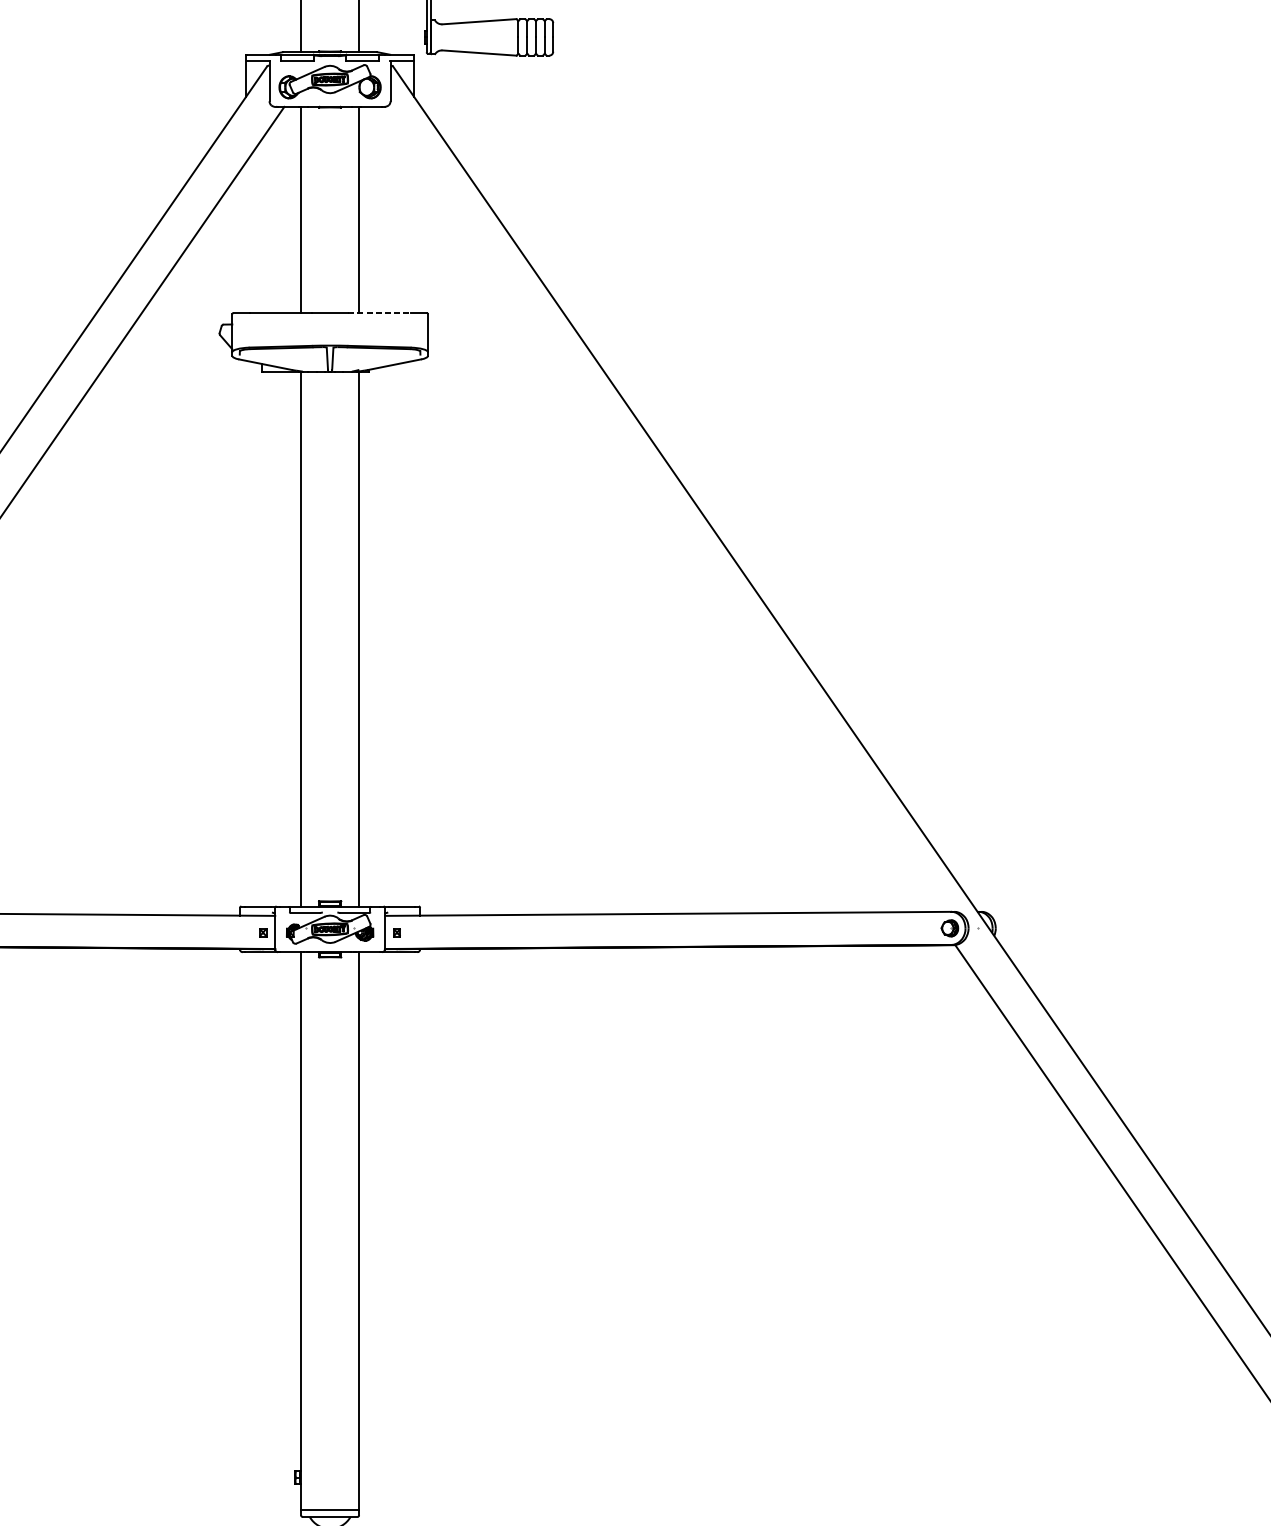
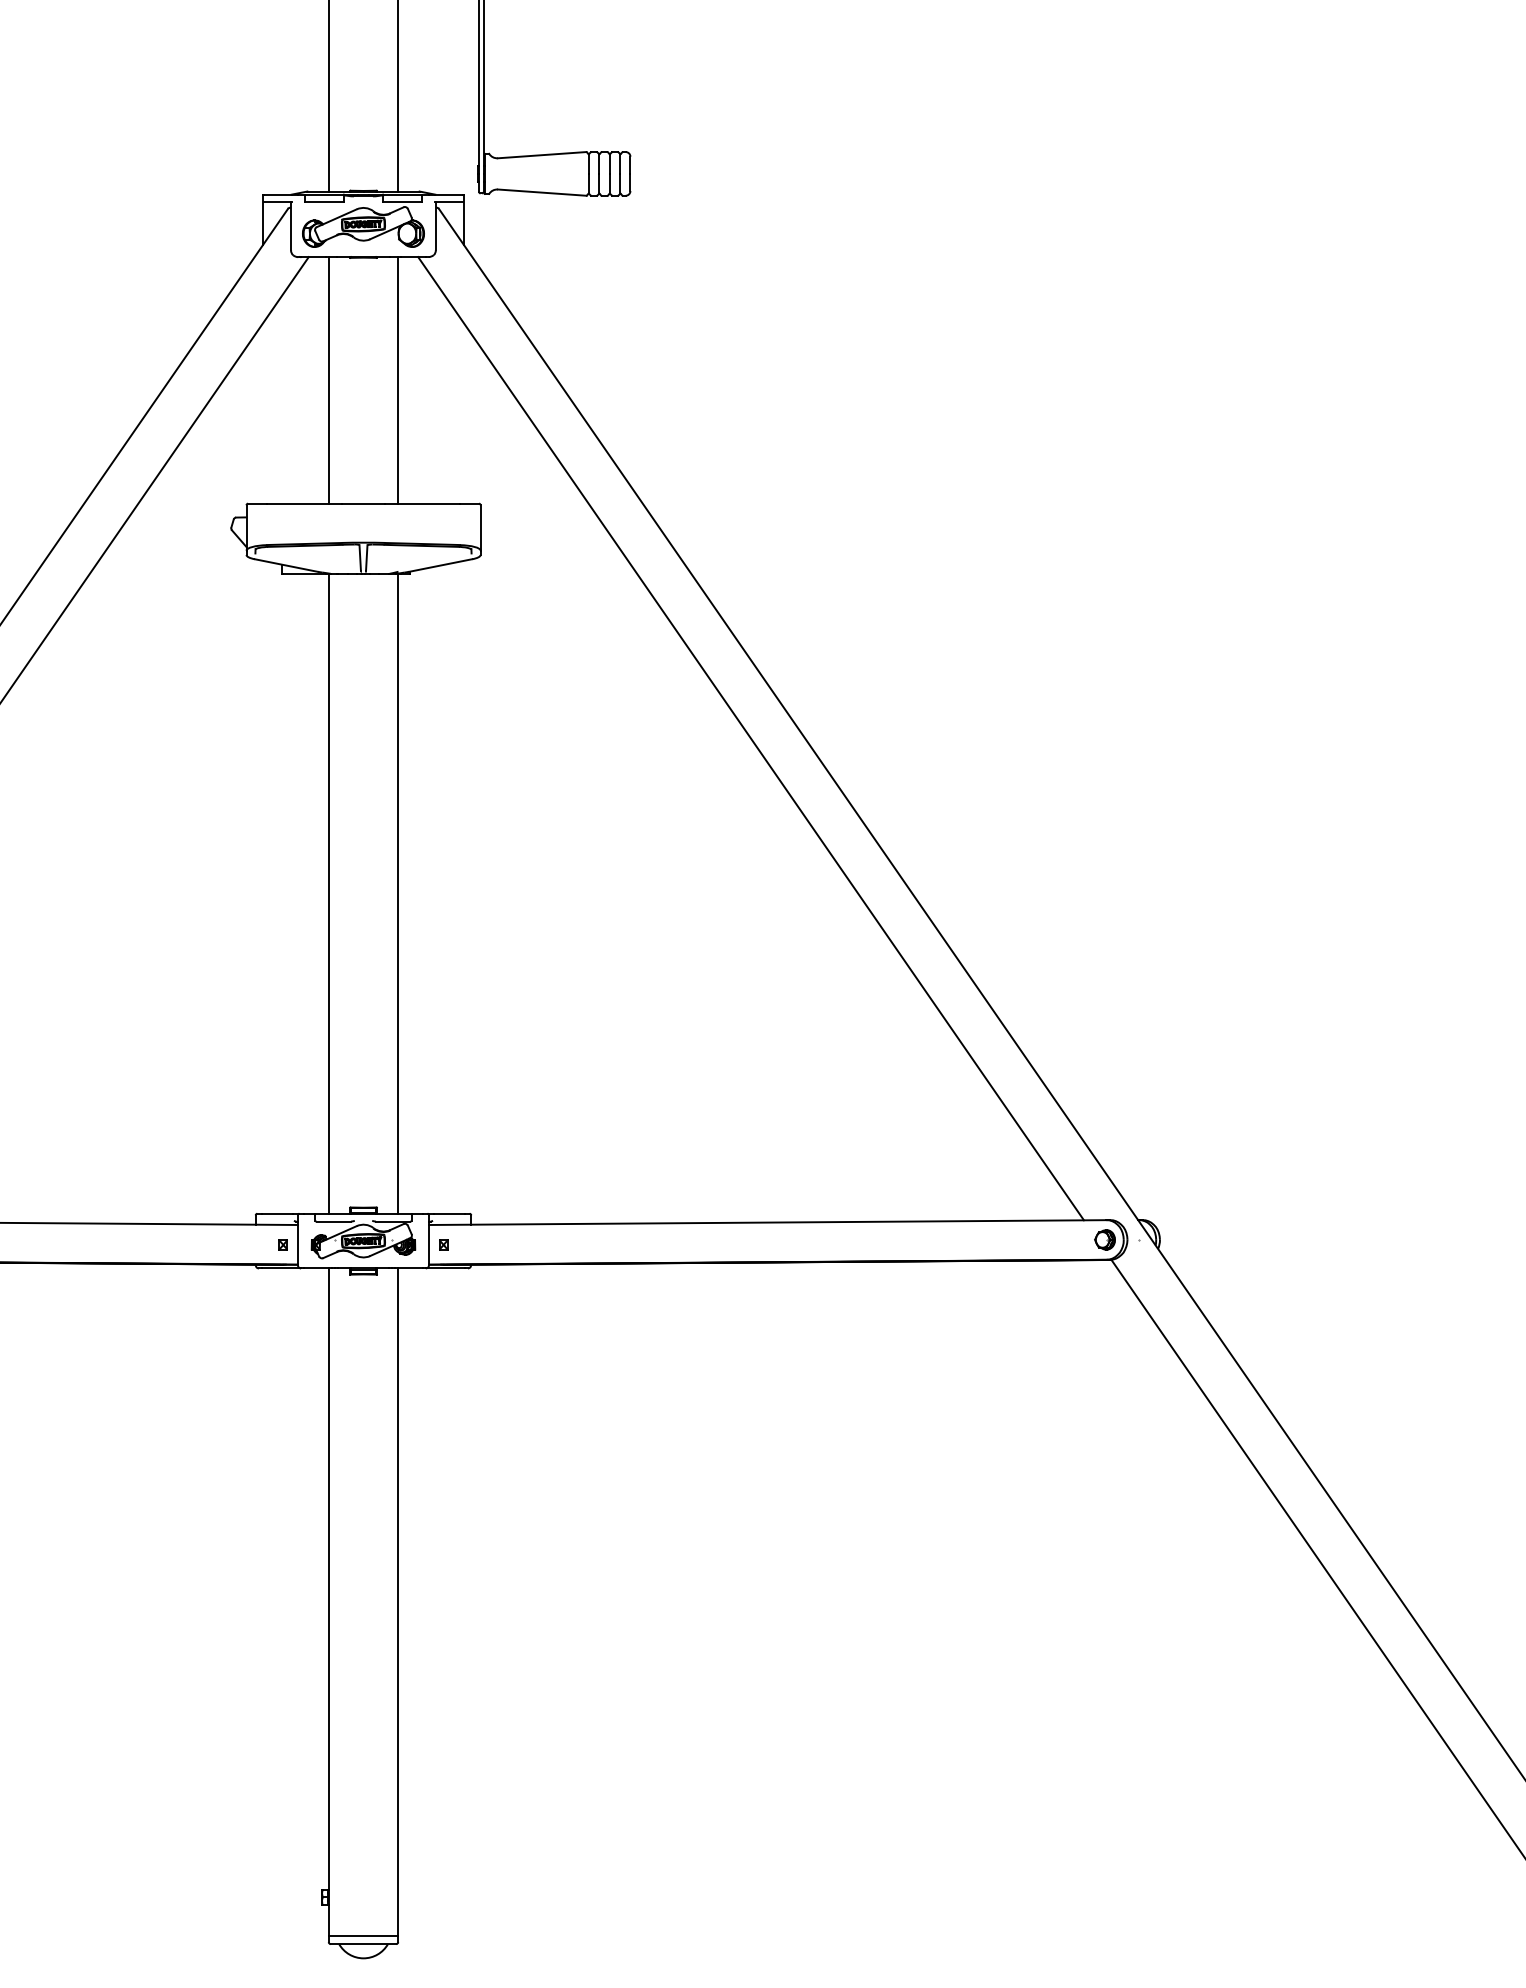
line: (379, 312) -> (422, 503), dashed -> solid
line: (653, 509) -> (750, 738), added

